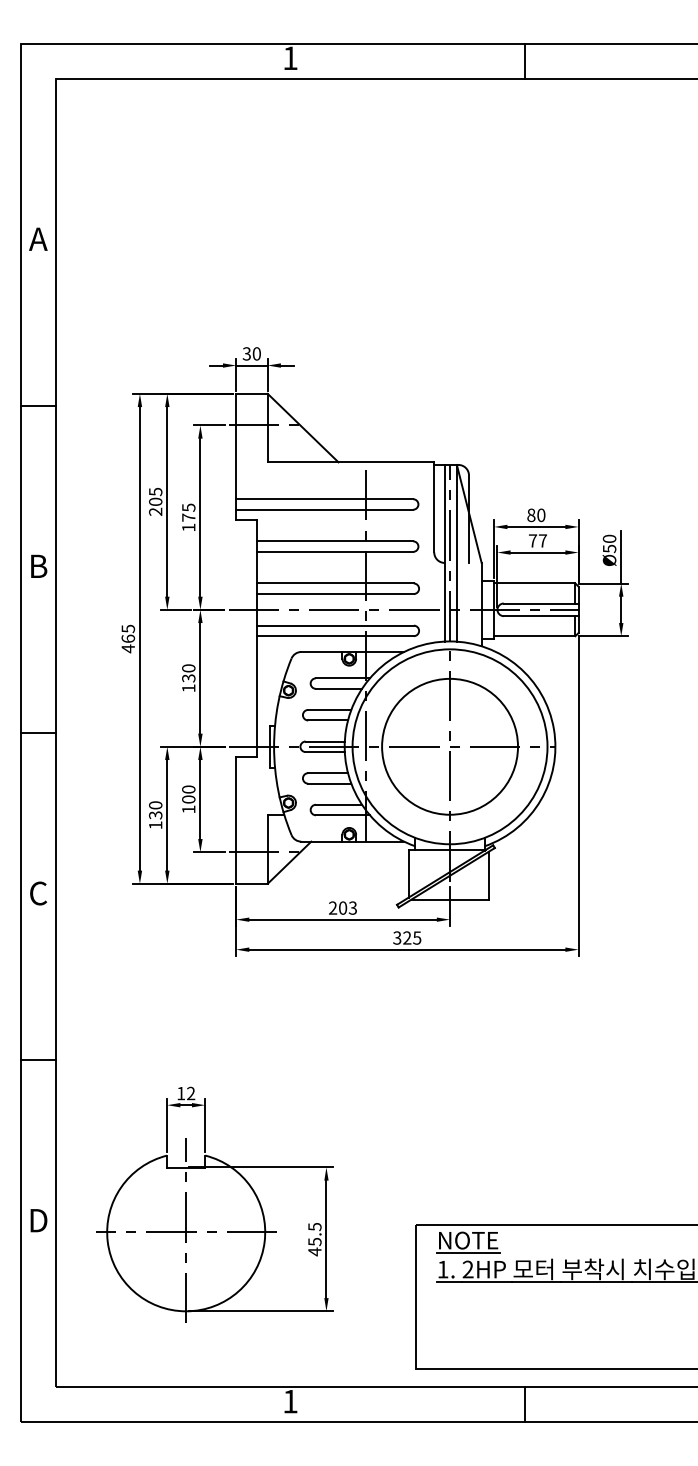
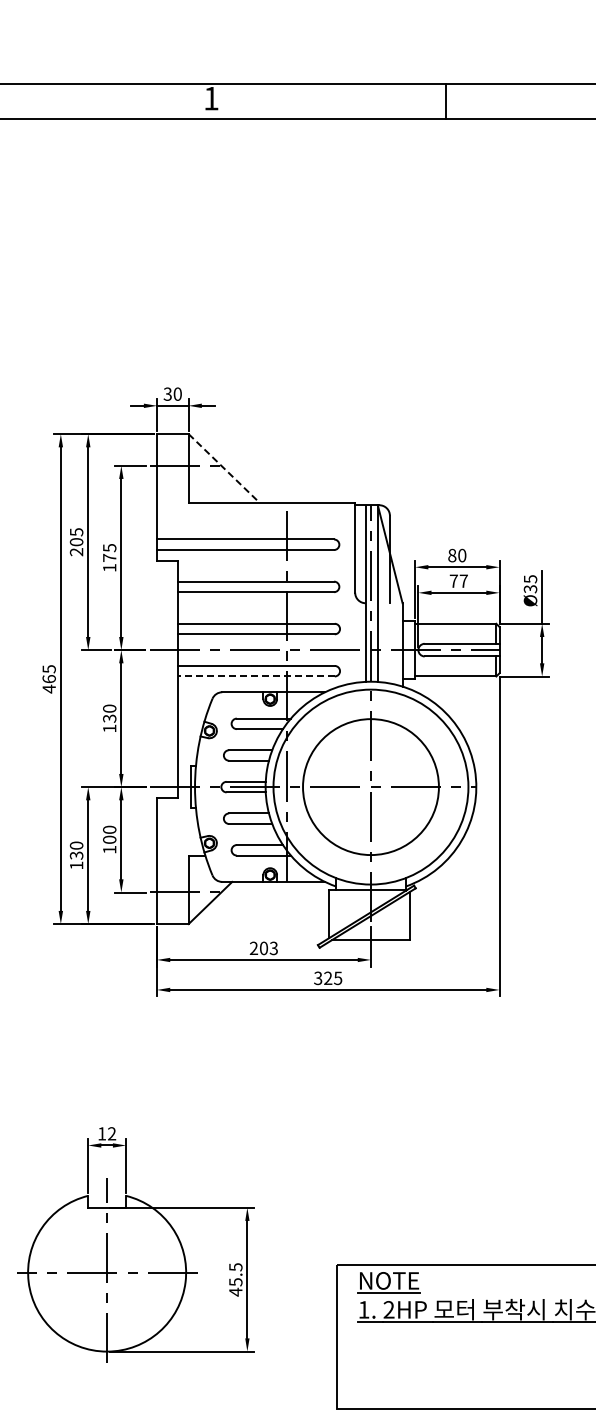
line: (303, 428) -> (224, 468), solid -> dashed
text: (609, 543) -> (530, 583), Ø50 -> Ø35
line: (335, 636) -> (256, 676), solid -> dashed

